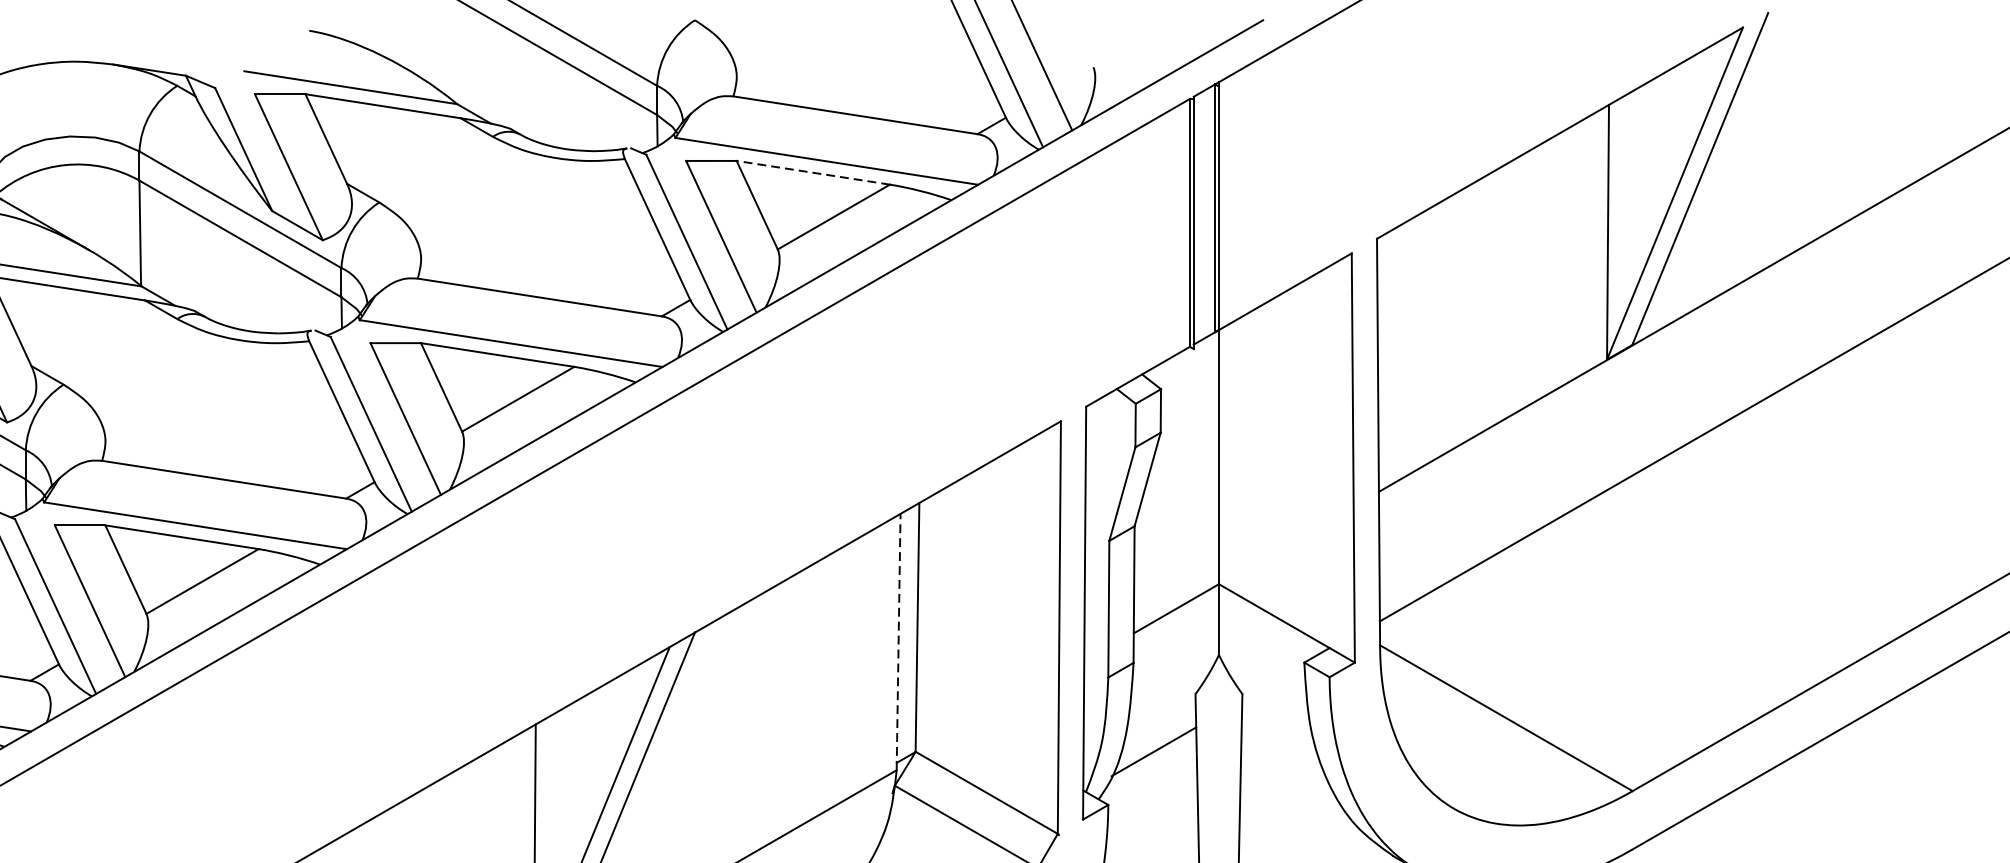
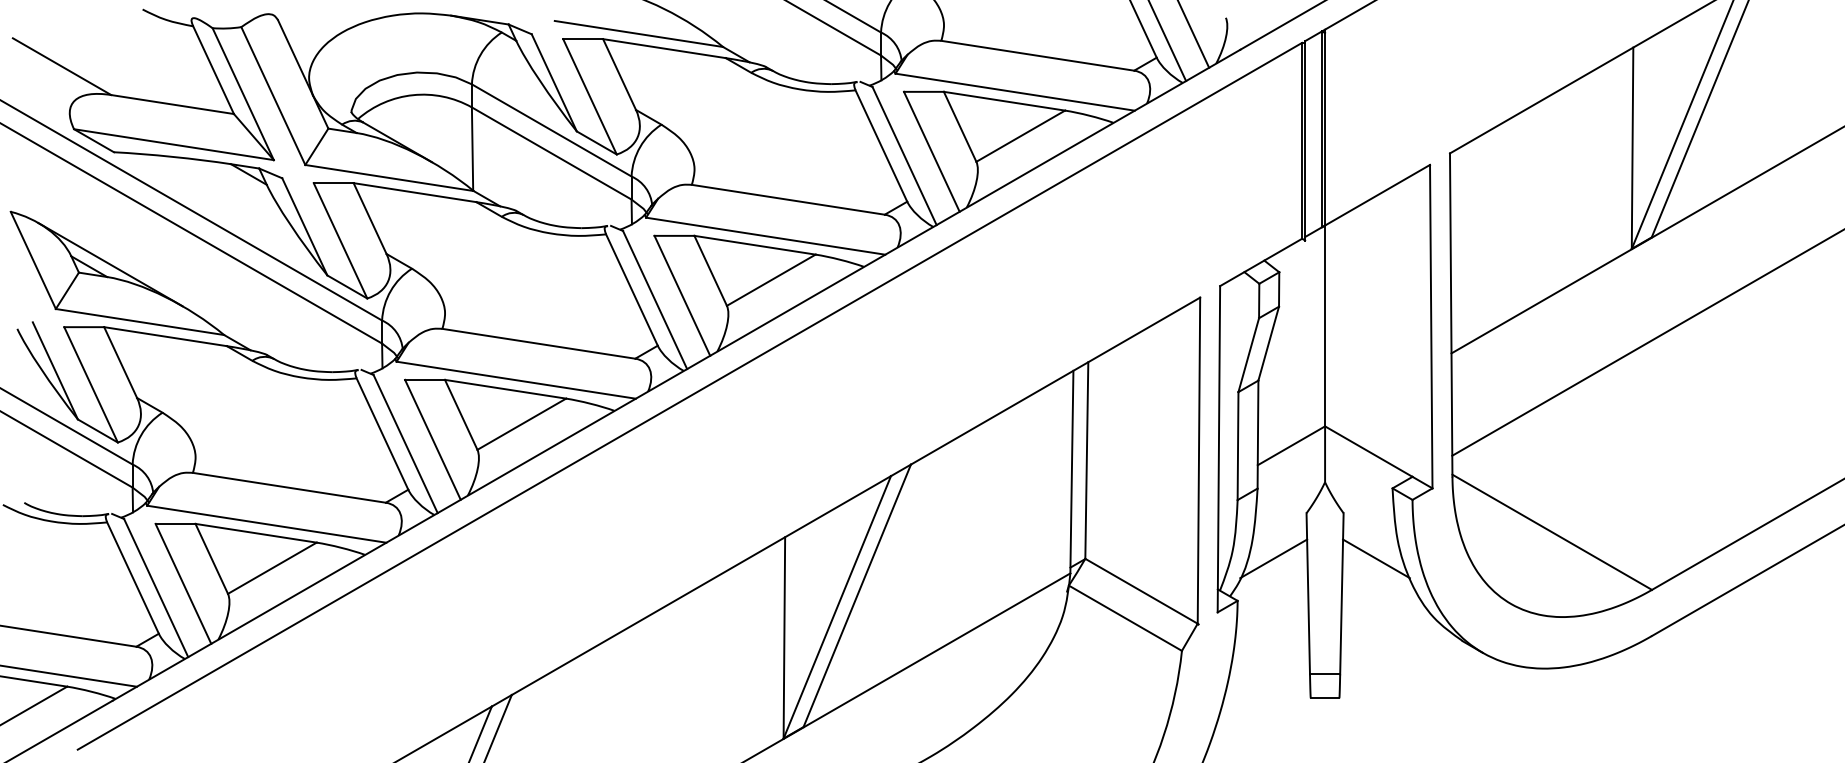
line: (813, 173) -> (1004, 101), dashed -> solid
line: (898, 641) -> (1071, 471), dashed -> solid
line: (1284, 751) -> (1376, 558), added

